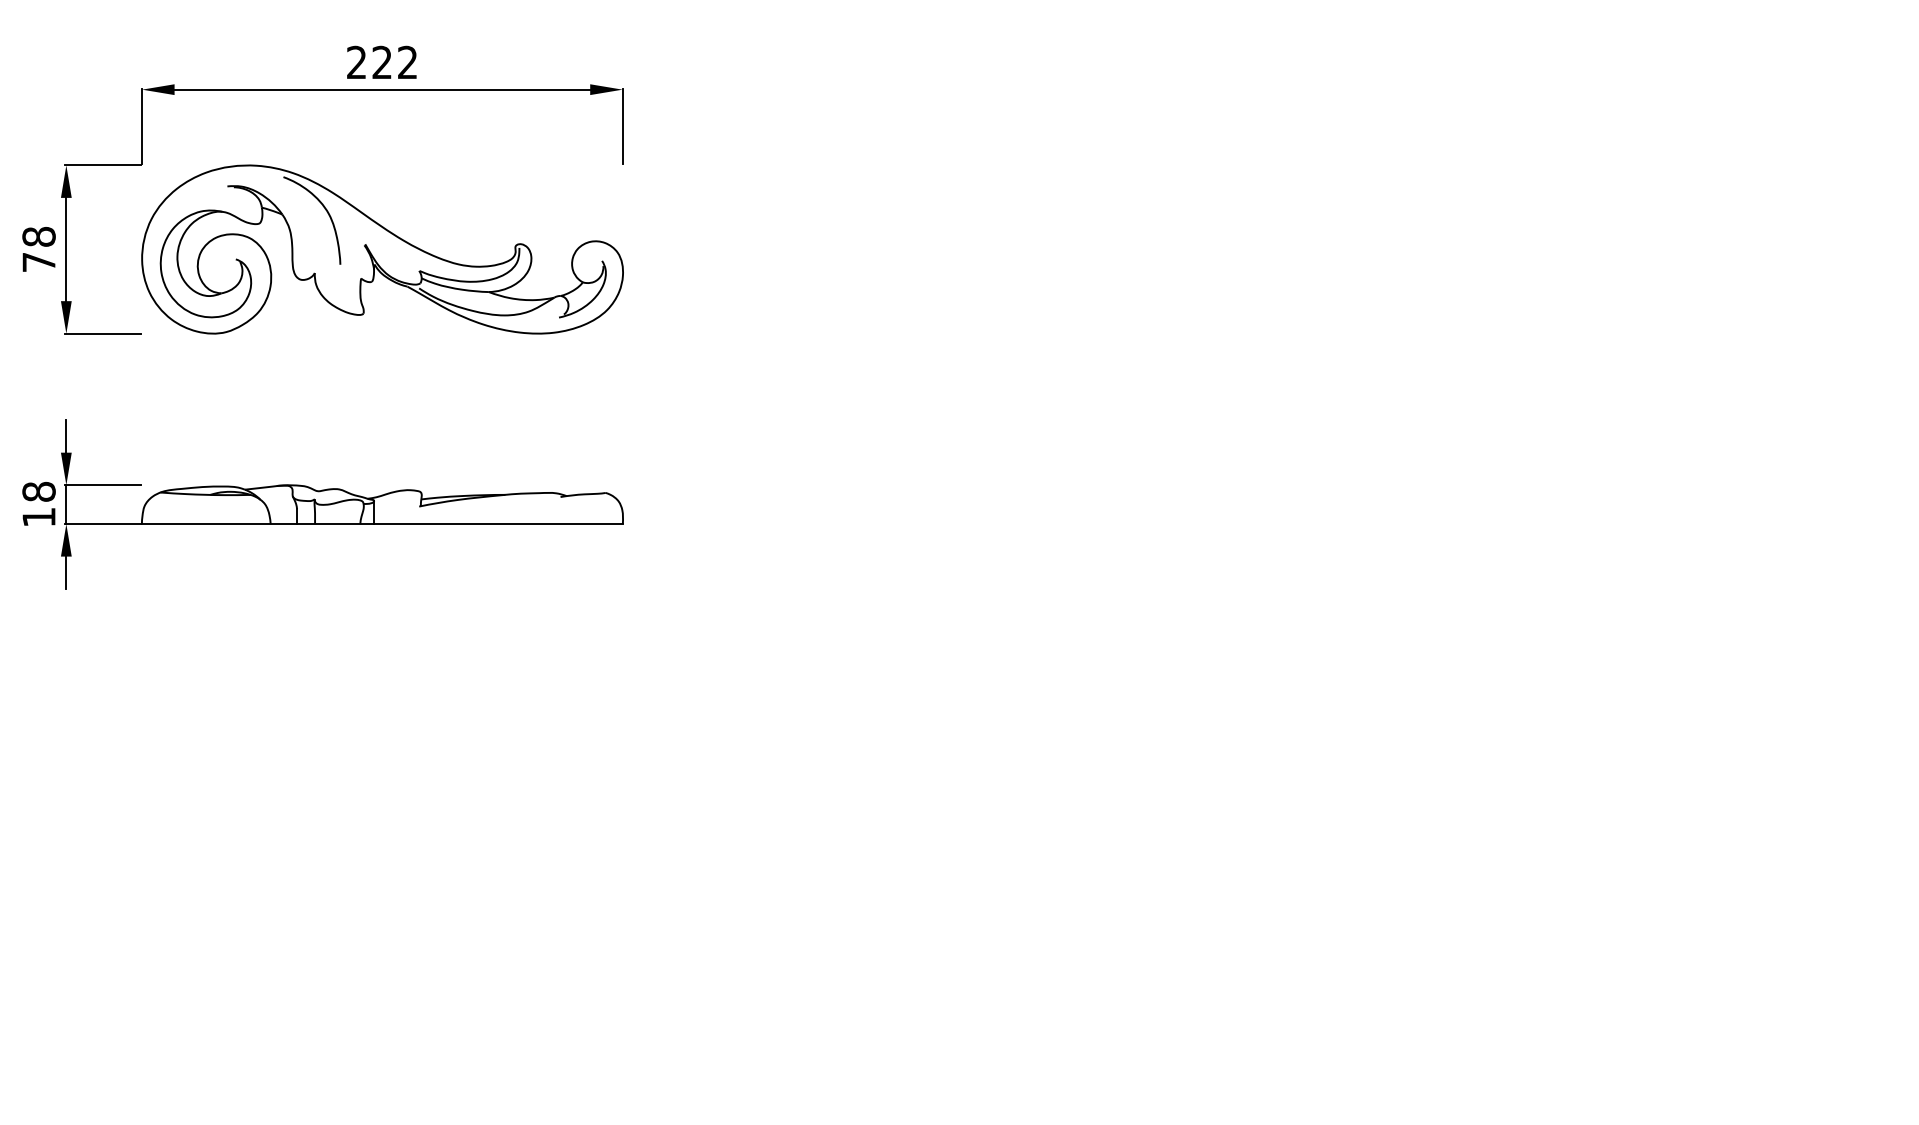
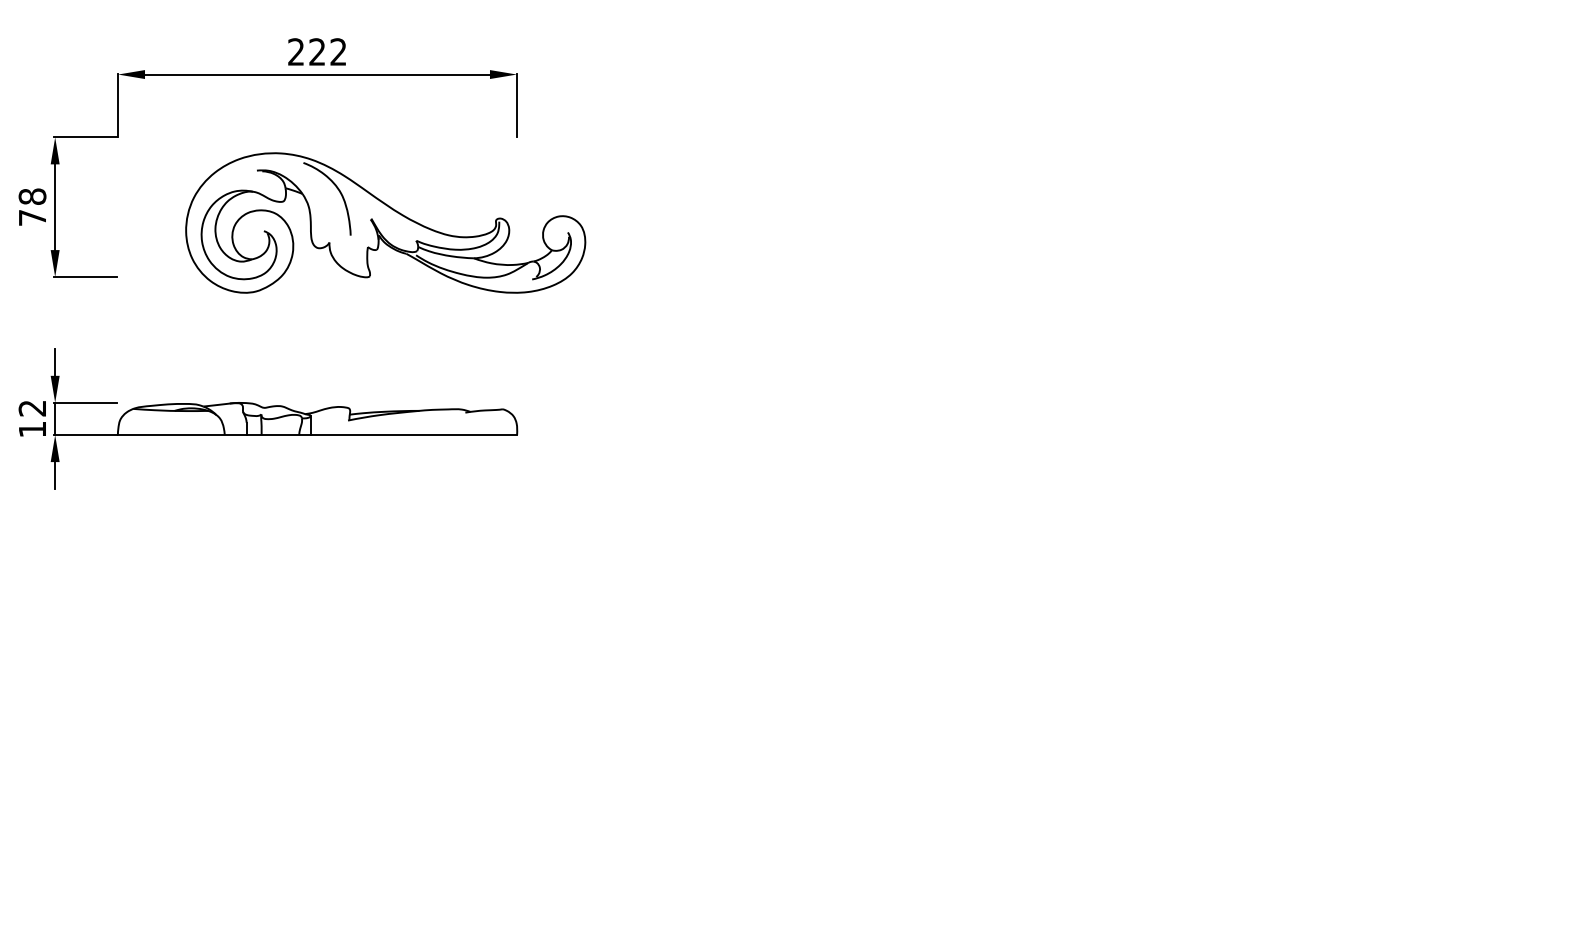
part: (382, 249) -> (385, 222), moved
text: (38, 491) -> (32, 408), 18 -> 12

